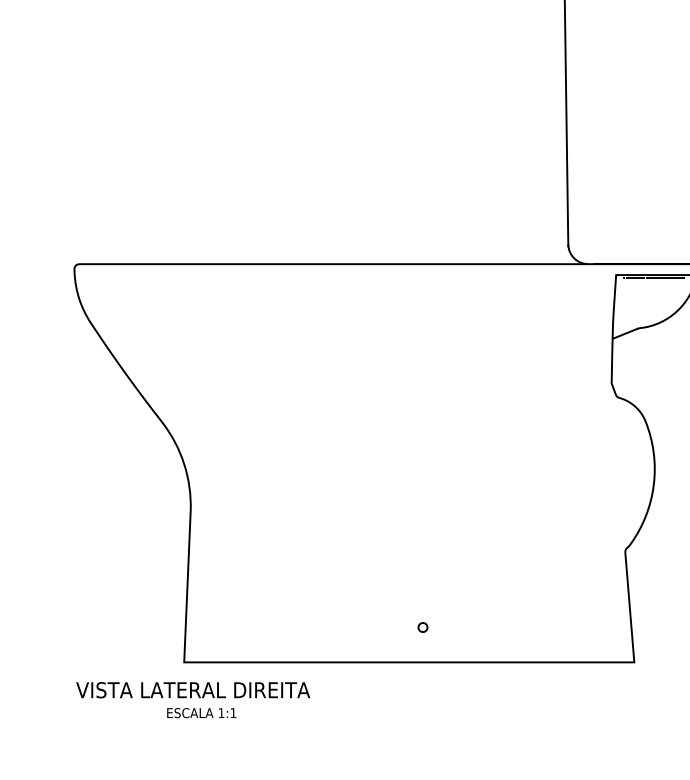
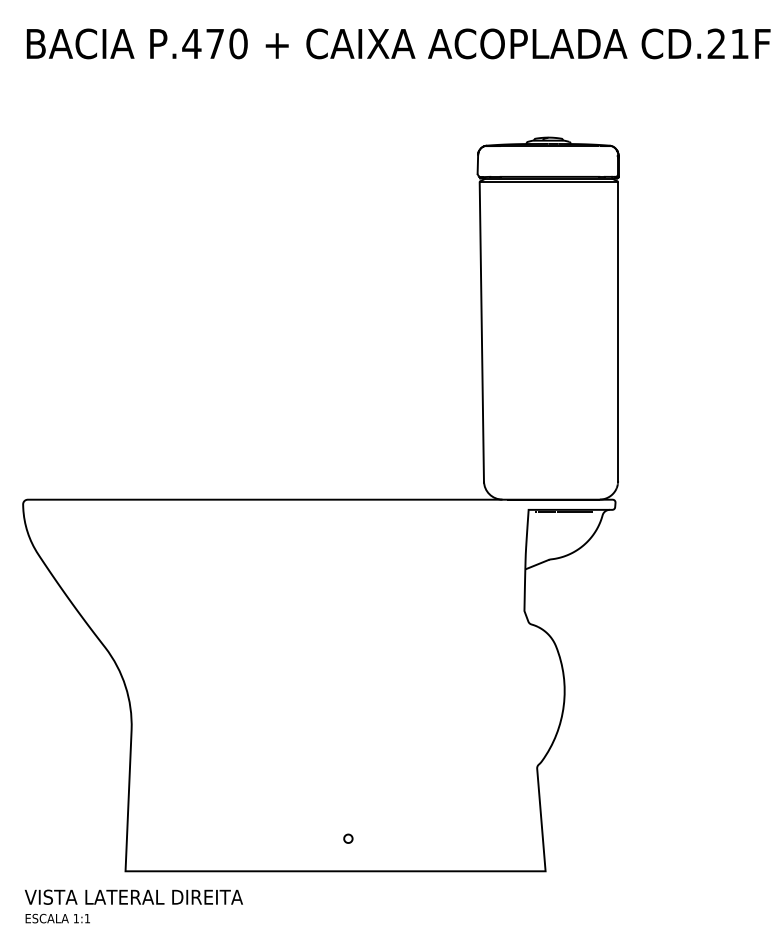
text: (201, 712) -> (57, 918), moved

